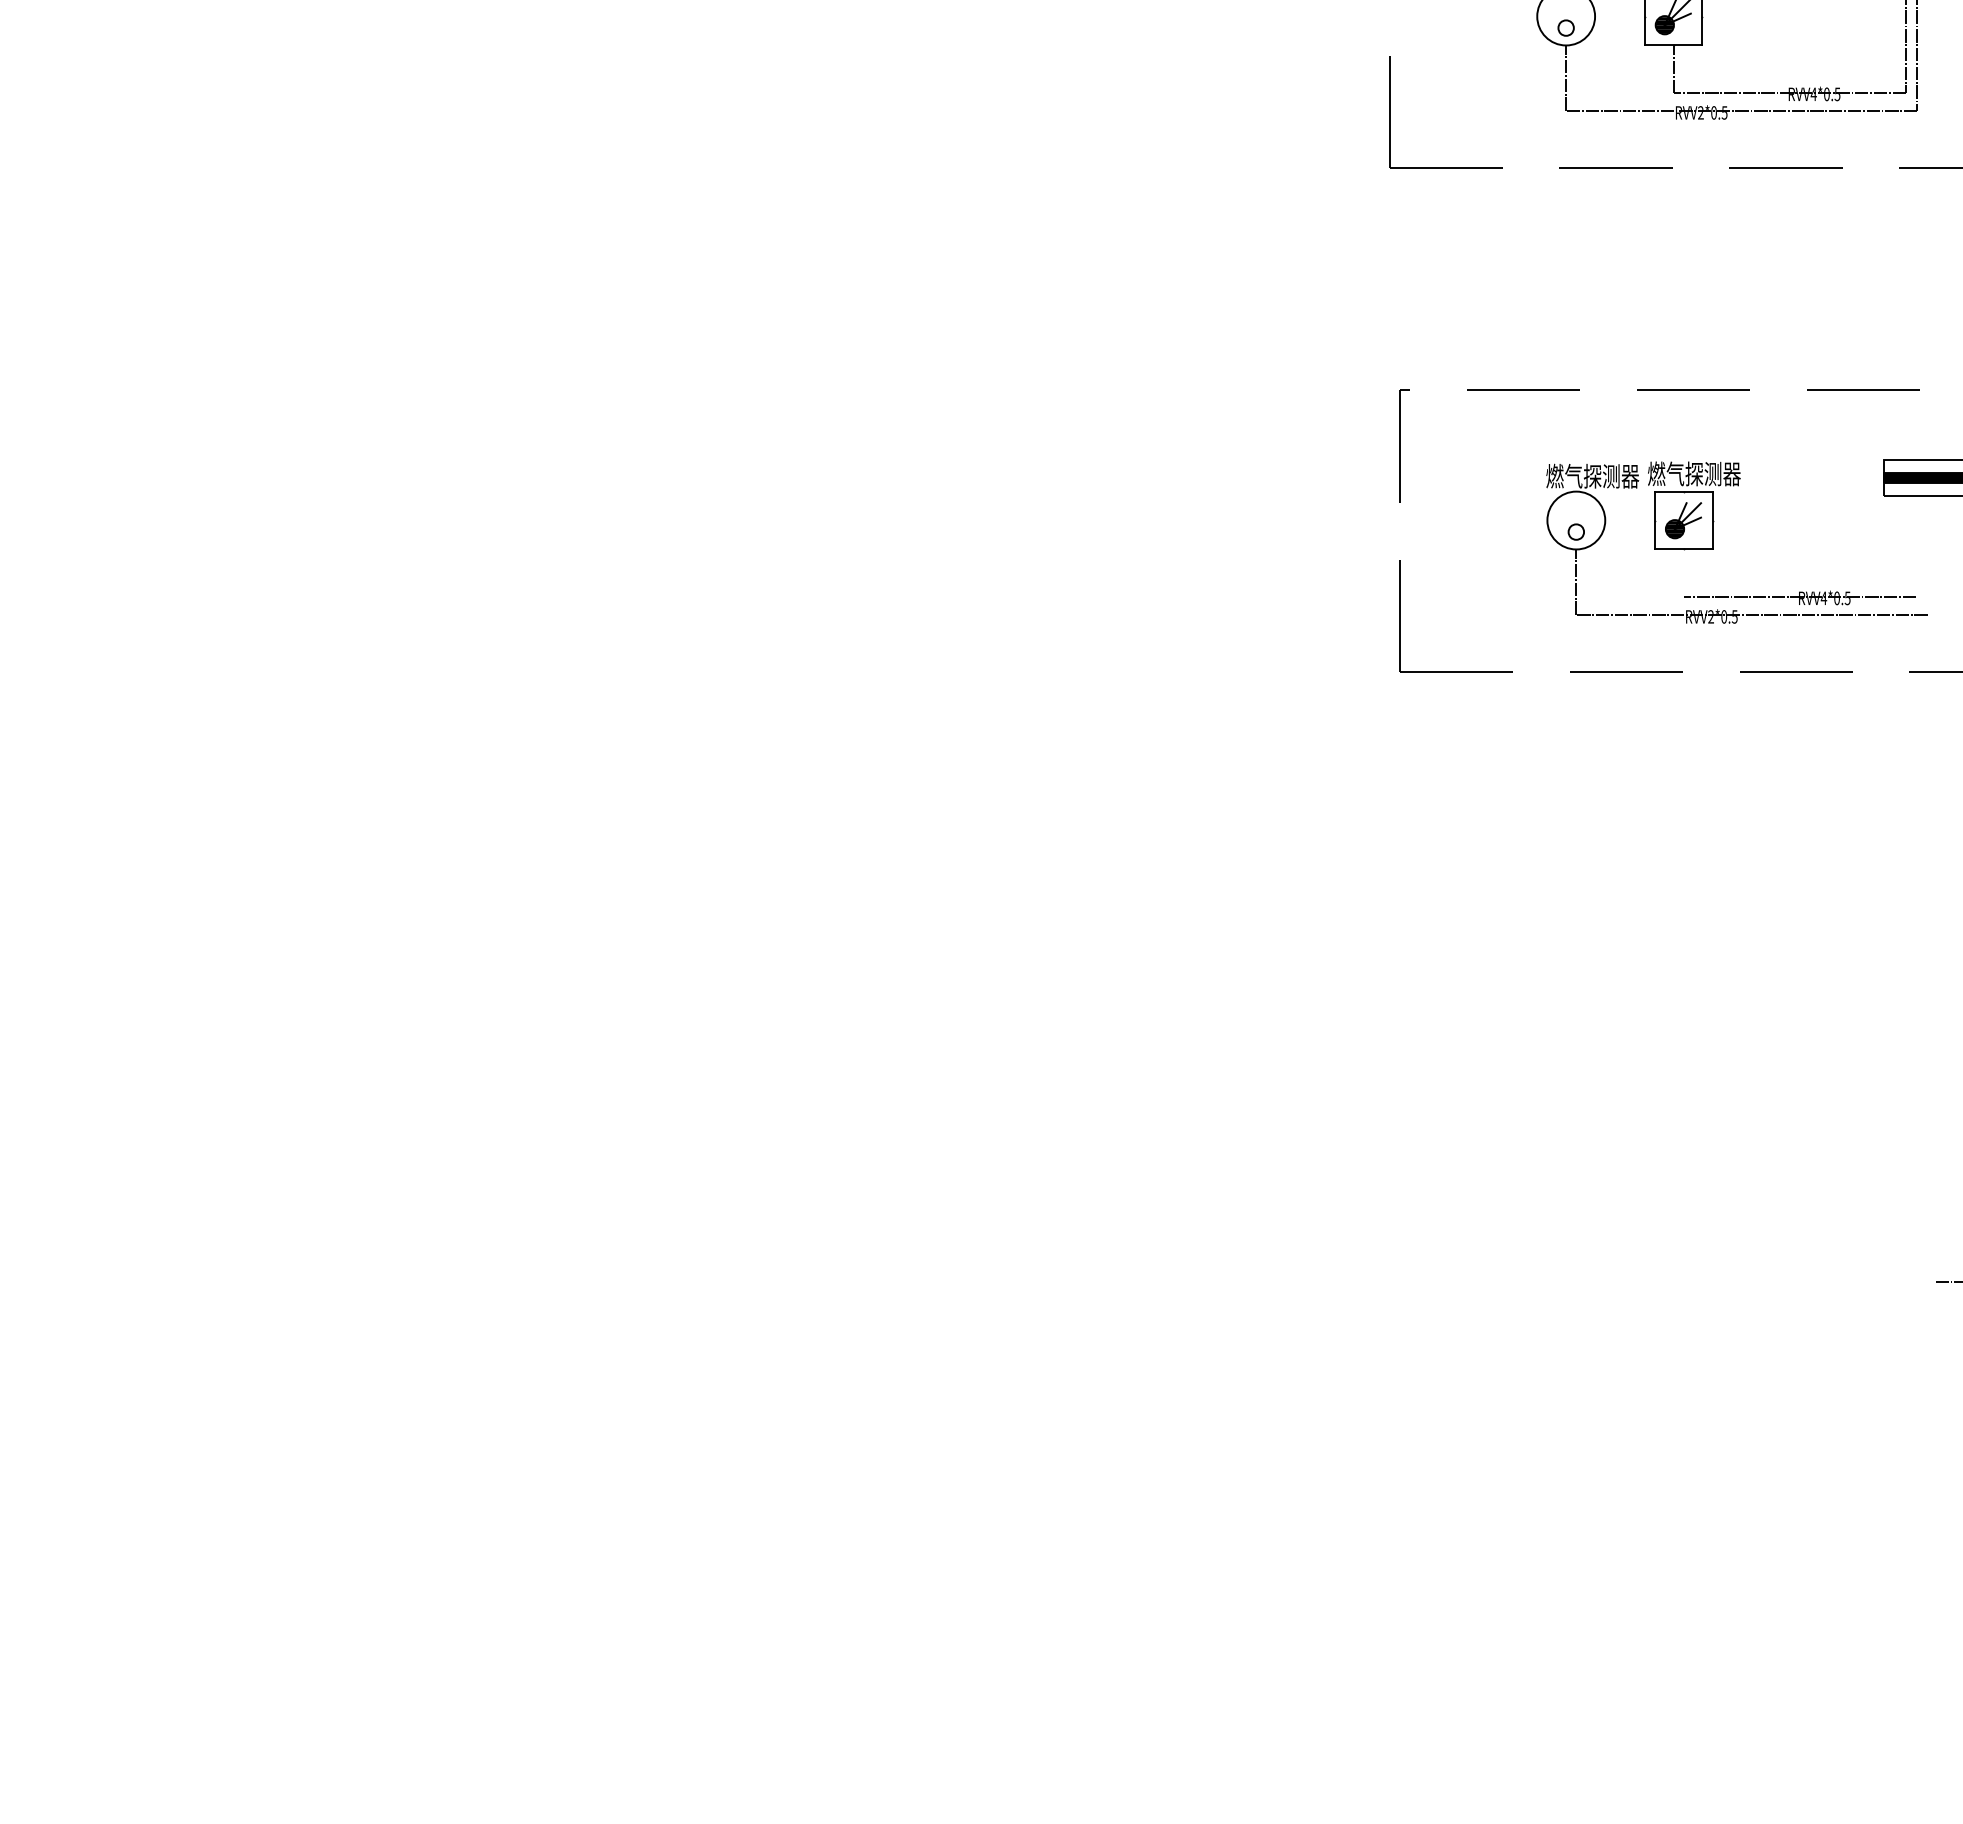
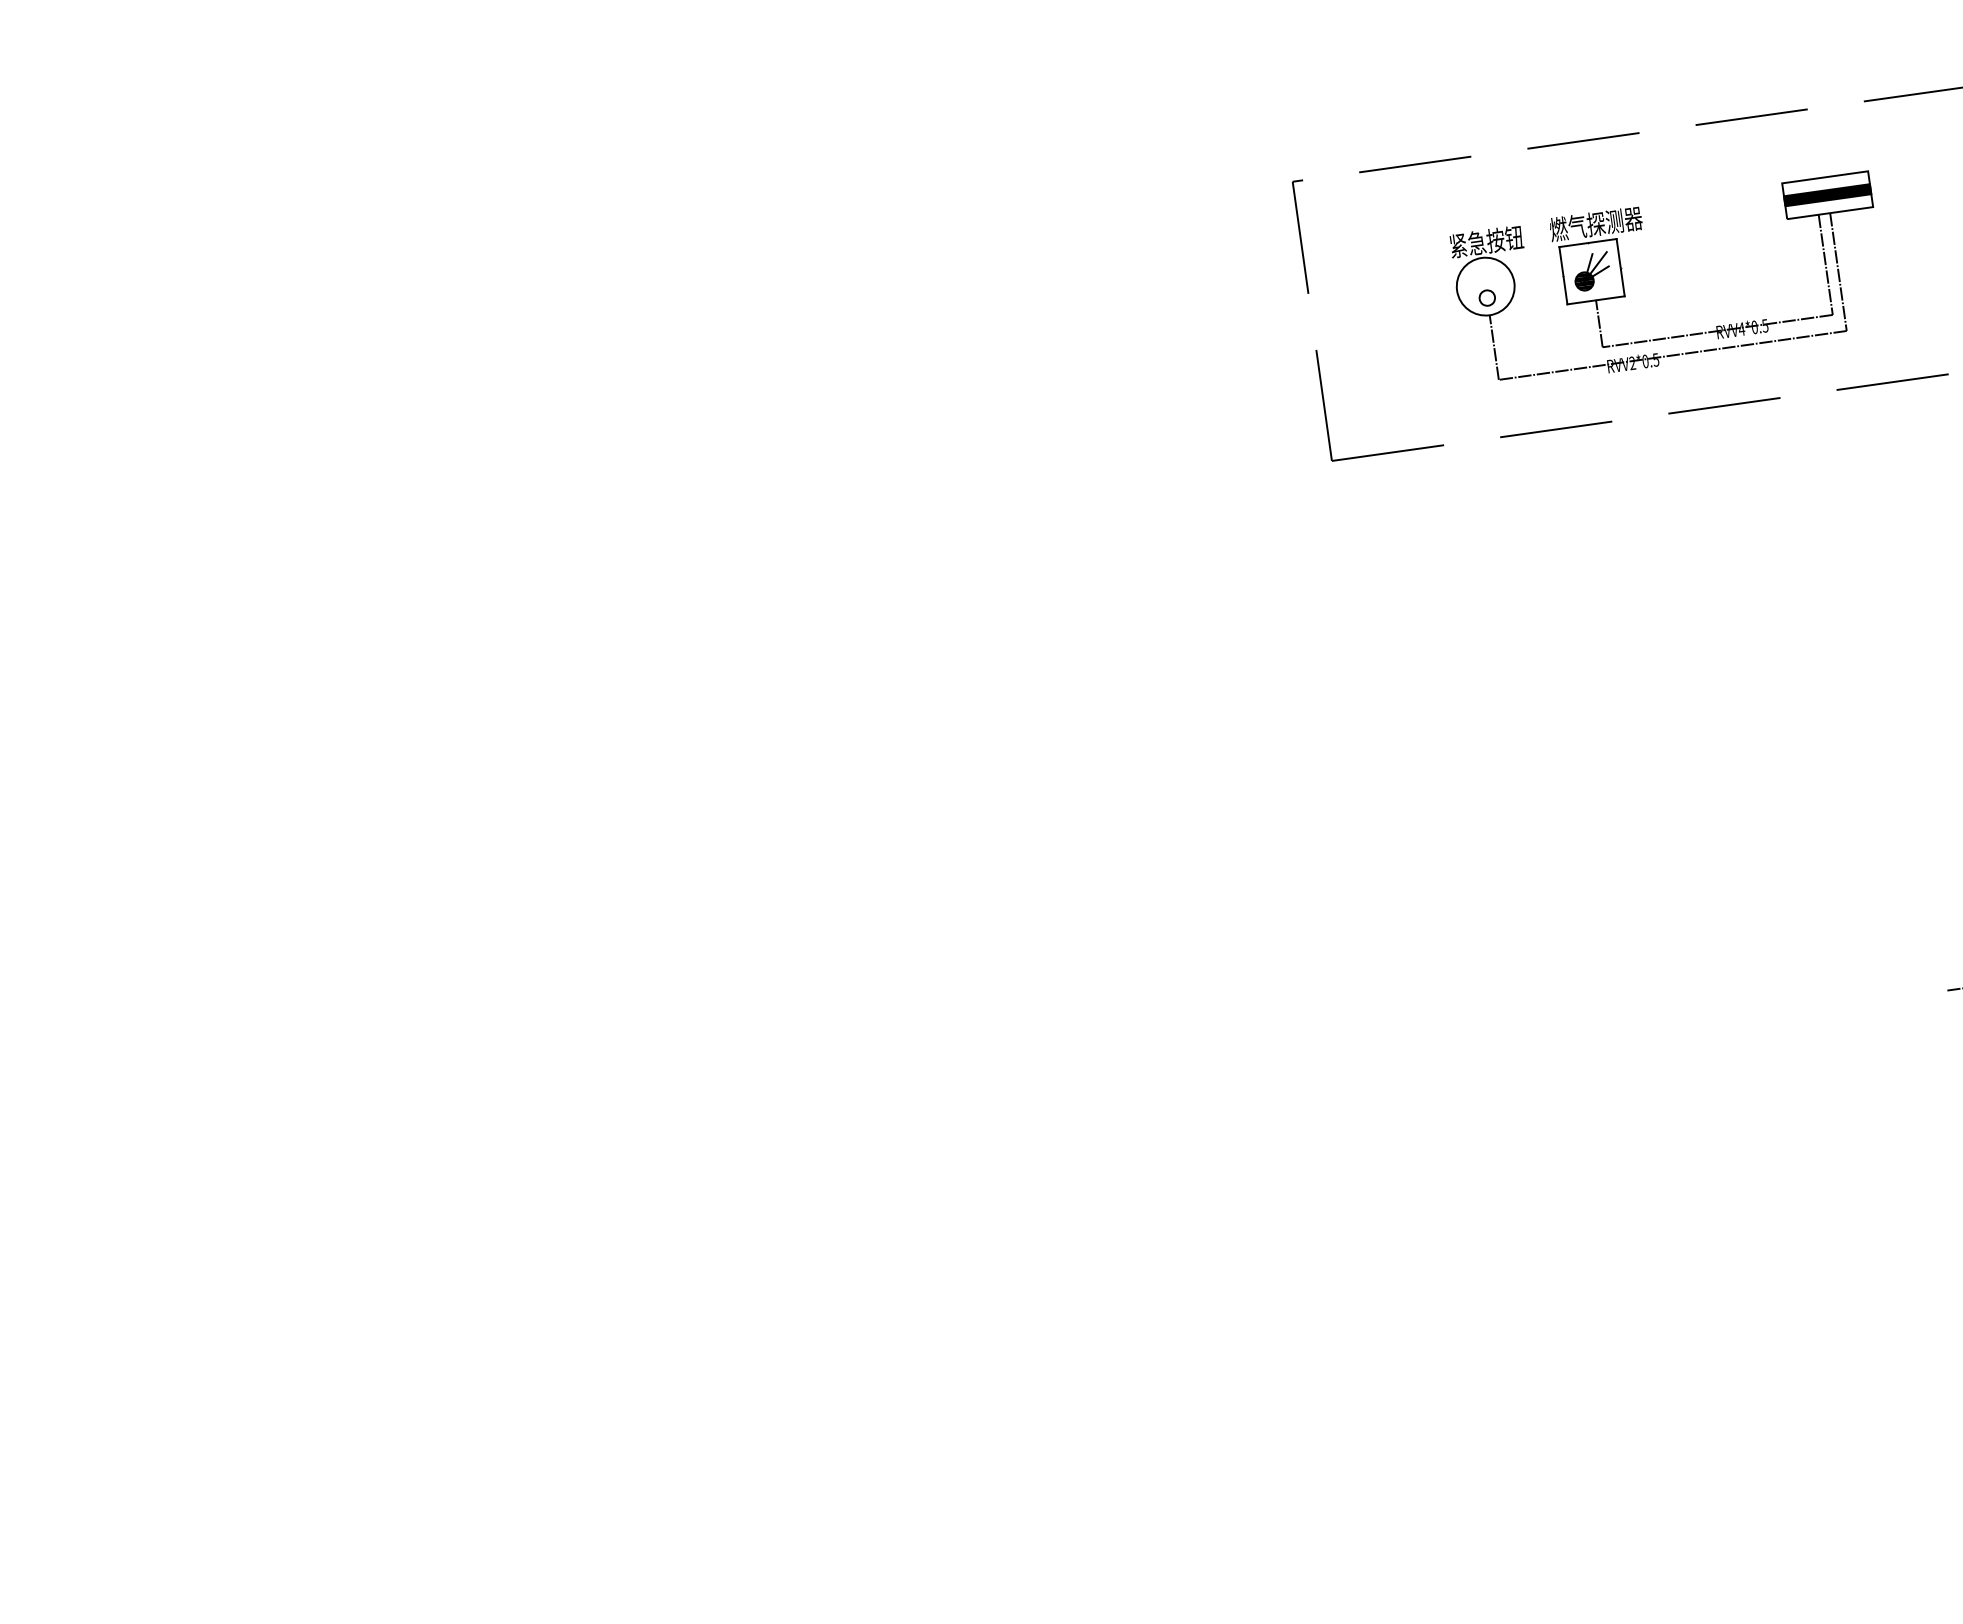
text: (1592, 475) -> (1495, 239), 燃气探测器 -> 紧急按钮
line: (1916, 545) -> (1826, 264), added
line: (1927, 554) -> (1838, 271), added
line: (1683, 572) -> (1599, 323), added

